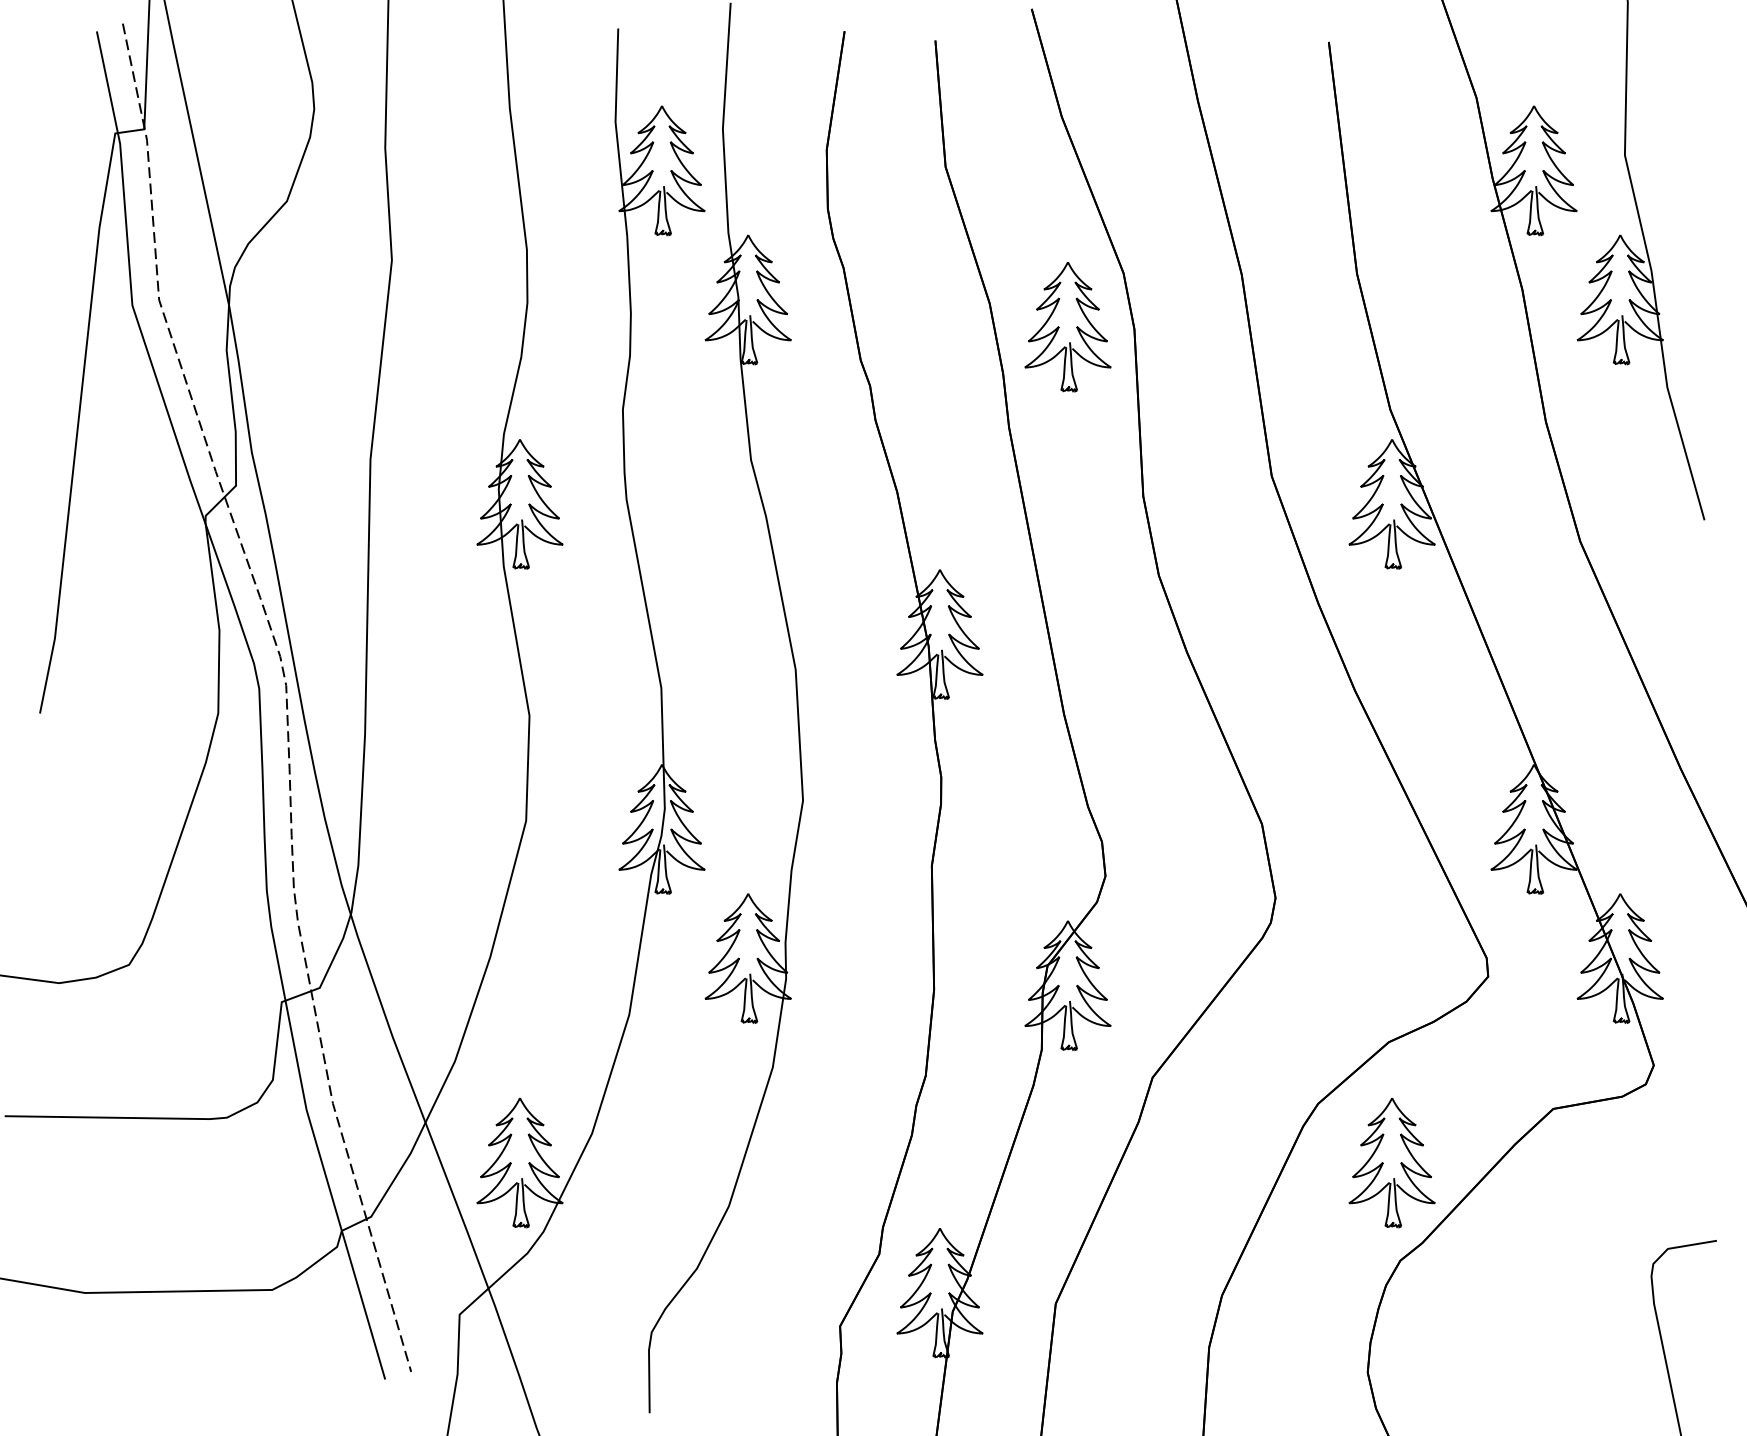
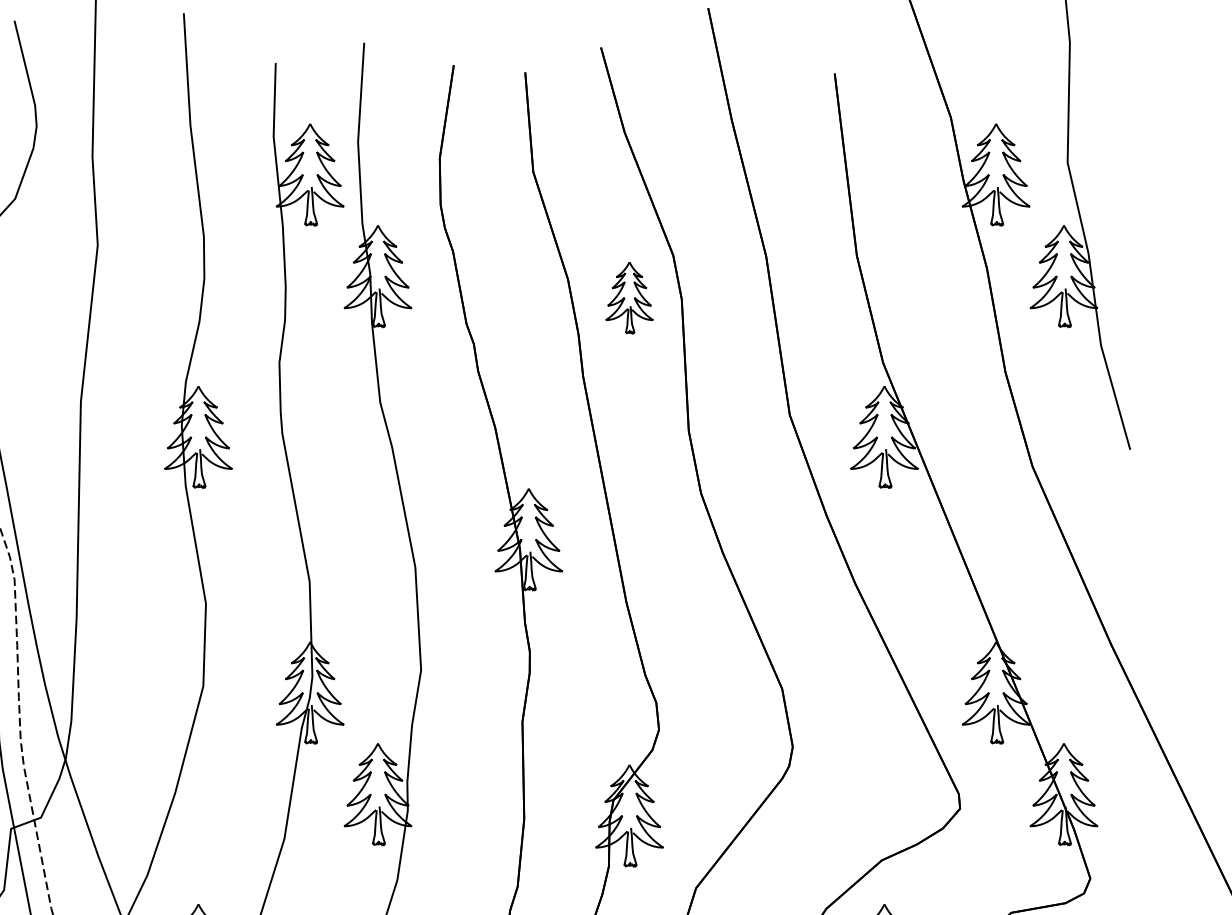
part: (1067, 327) -> (629, 298), size x0.7

